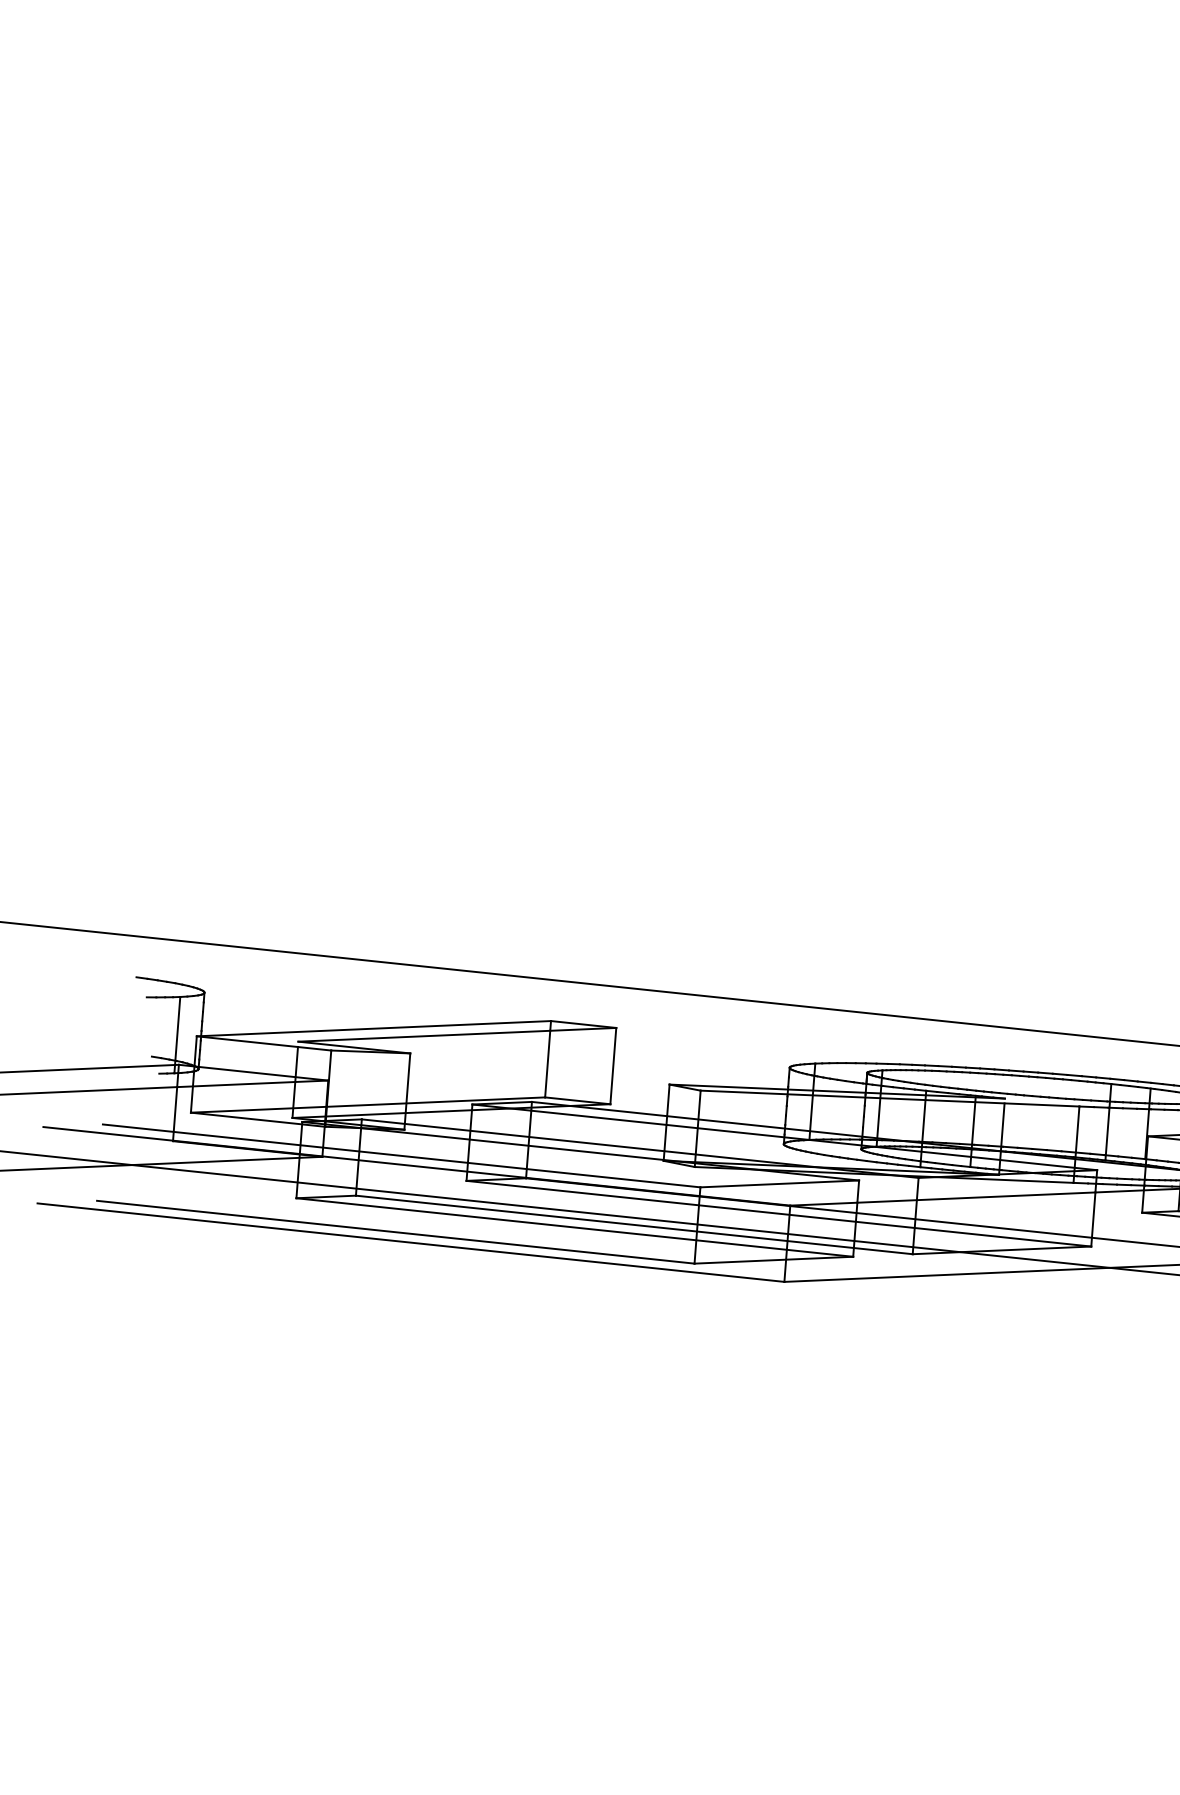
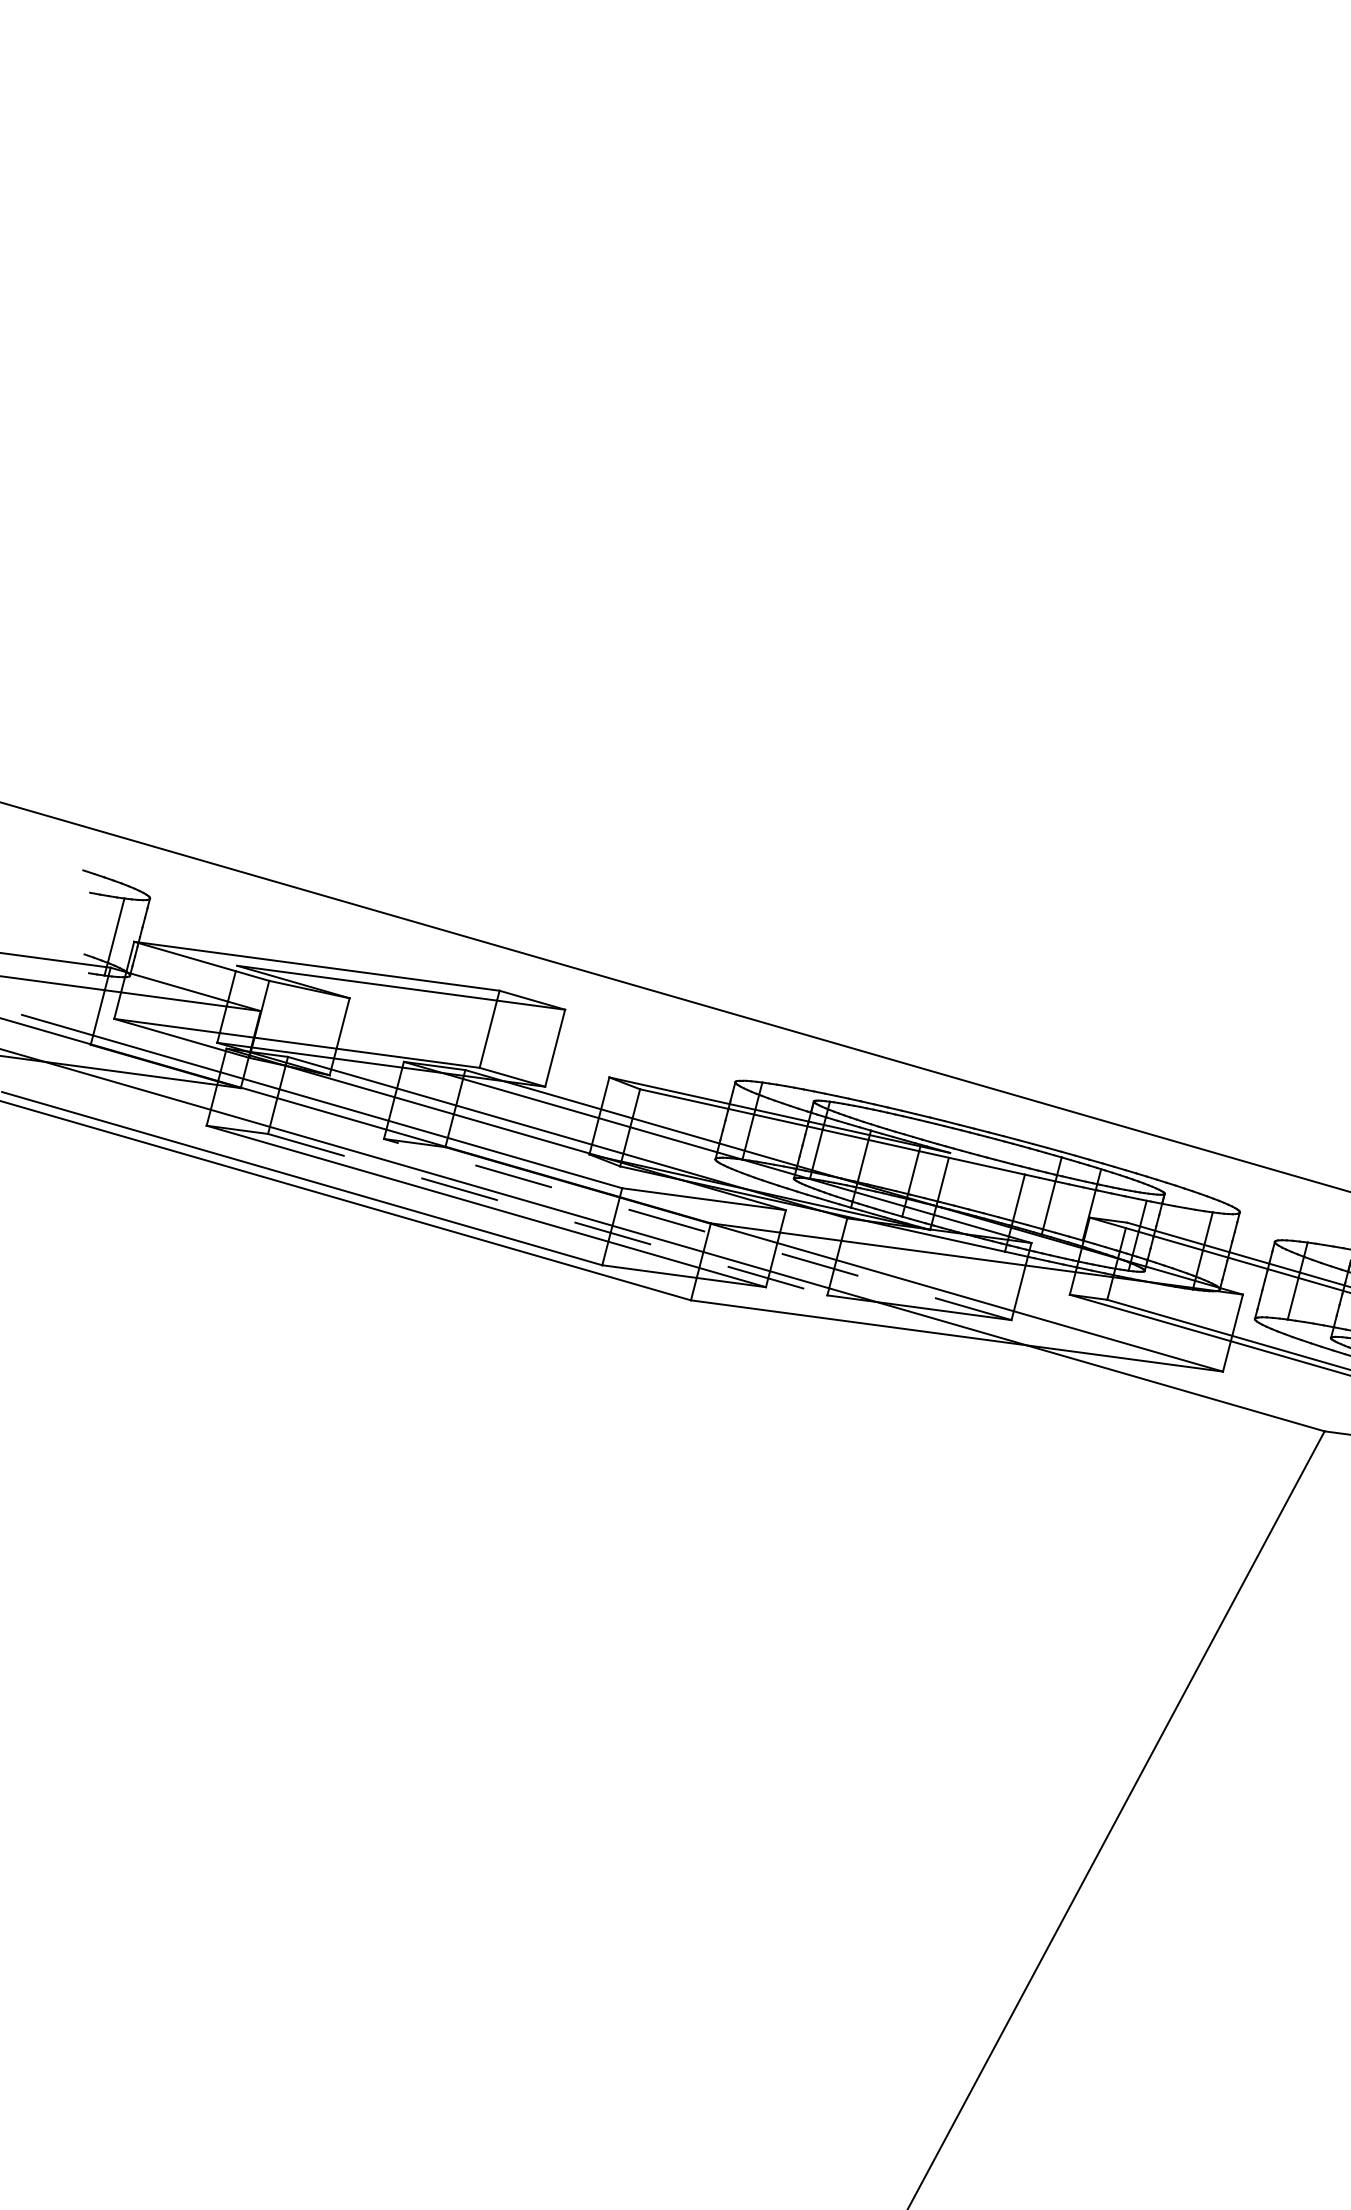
line: (778, 1213) -> (697, 1229), solid -> dashed
line: (635, 1224) -> (548, 1214), solid -> dashed

